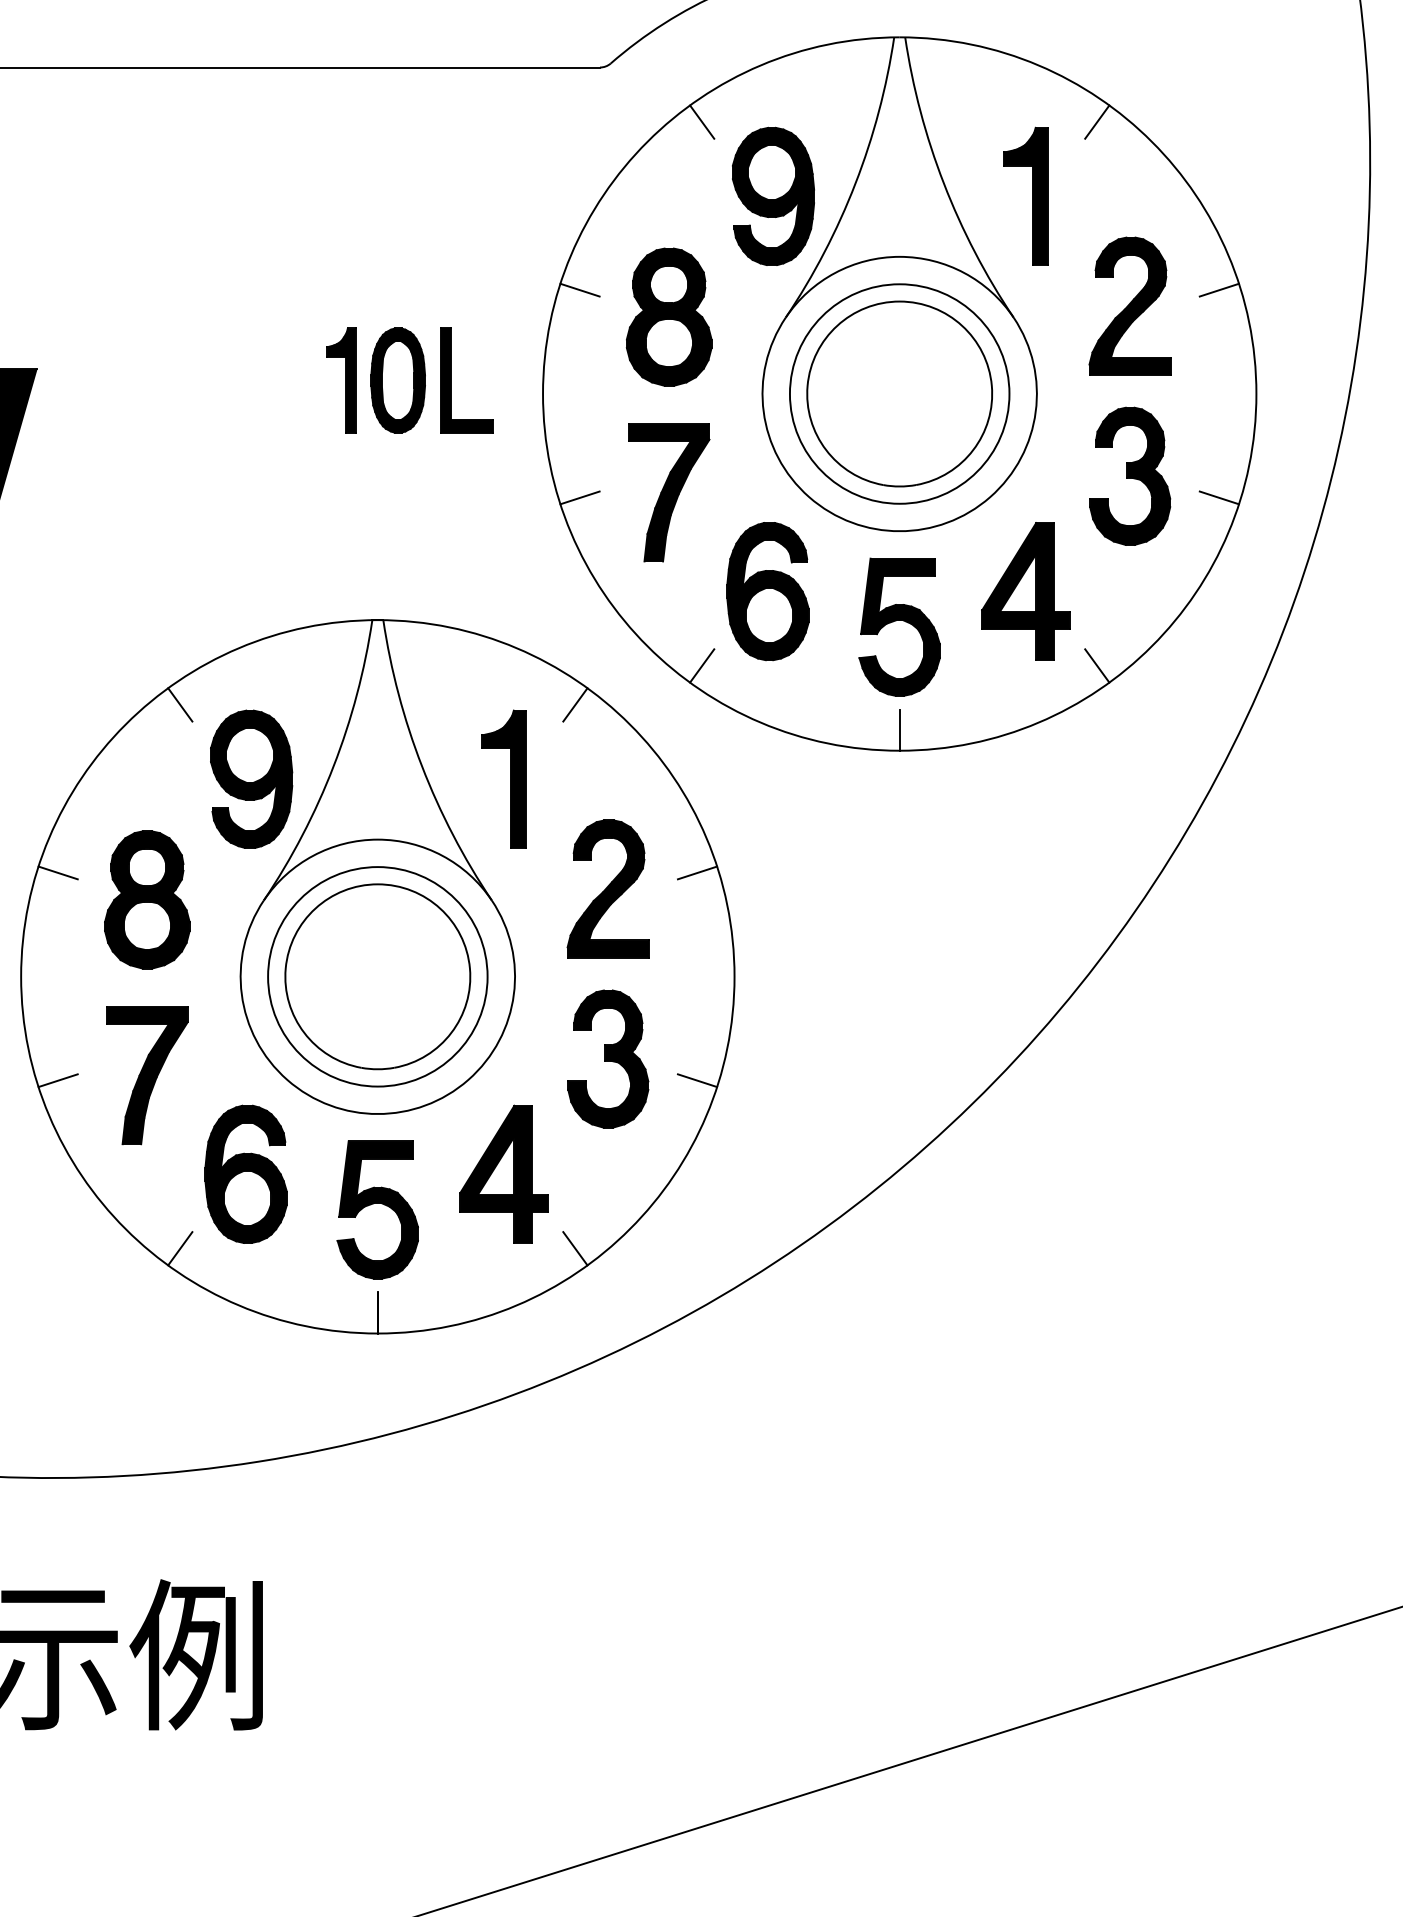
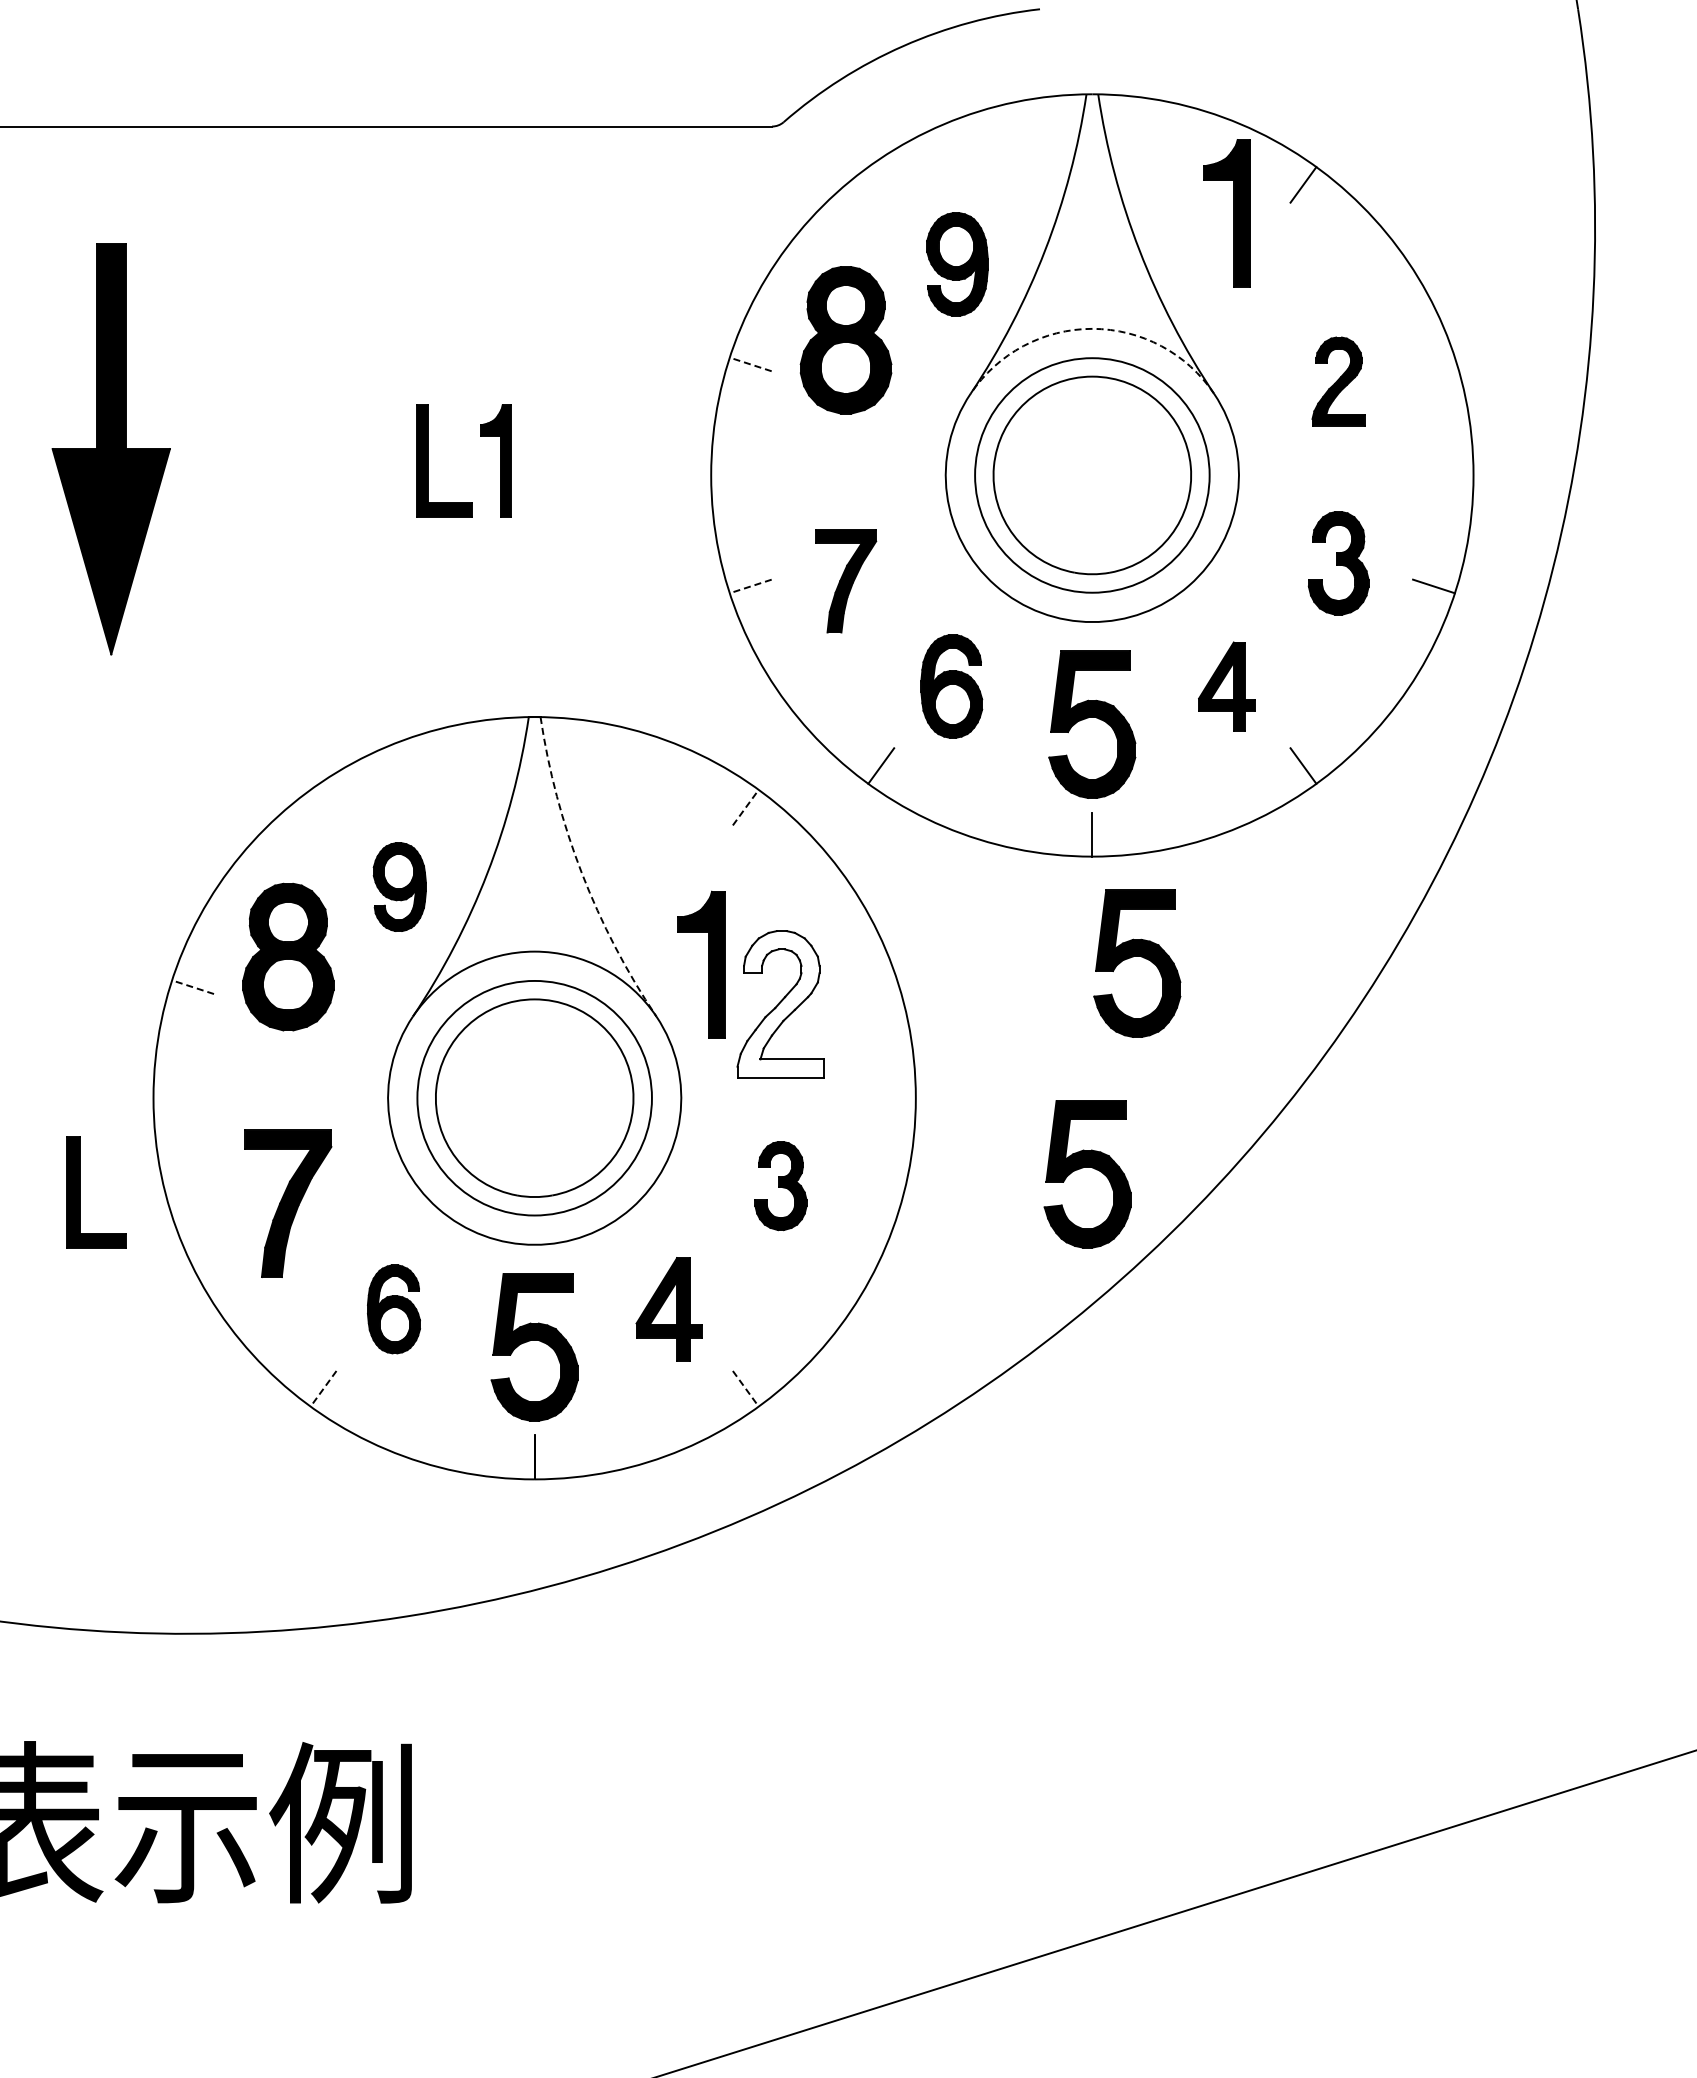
line: (702, 121) -> (881, 184), removed
part: (773, 196) -> (957, 264), size x0.7
part: (1031, 196) -> (1233, 213), moved
arc: (899, 256) -> (1092, 328), solid -> dashed
line: (579, 290) -> (750, 364), solid -> dashed
line: (1218, 290) -> (1433, 364), removed
part: (1130, 306) -> (1338, 381), size x0.6
part: (668, 317) -> (845, 340), moved
part: (398, 380) -> (556, 460), removed
part: (451, 380) -> (428, 460), moved
part: (1130, 476) -> (1338, 563), size x0.7
part: (668, 493) -> (845, 581), size x0.7
line: (579, 497) -> (750, 586), solid -> dashed
part: (767, 591) -> (951, 686), size x0.7
part: (1025, 591) -> (1226, 686), size x0.6
line: (180, 704) -> (323, 807), removed
line: (575, 704) -> (745, 807), solid -> dashed
arc: (421, 766) -> (581, 873), solid -> dashed
part: (251, 778) -> (399, 886), size x0.6
part: (510, 778) -> (708, 964), moved
part: (941, 844) -> (1137, 956), added
line: (58, 873) -> (193, 987), solid -> dashed
line: (697, 873) -> (876, 987), removed
fill: (607, 889) -> (780, 1004), removed
part: (147, 899) -> (288, 956), moved
part: (895, 1041) -> (1087, 1167), added
part: (607, 1058) -> (780, 1185), size x0.6
line: (58, 1080) -> (193, 1209), removed
line: (697, 1080) -> (876, 1209), removed
part: (245, 1174) -> (393, 1309), size x0.6
part: (503, 1174) -> (668, 1309), size x0.7
line: (180, 1248) -> (323, 1388), solid -> dashed
line: (575, 1248) -> (745, 1388), solid -> dashed

